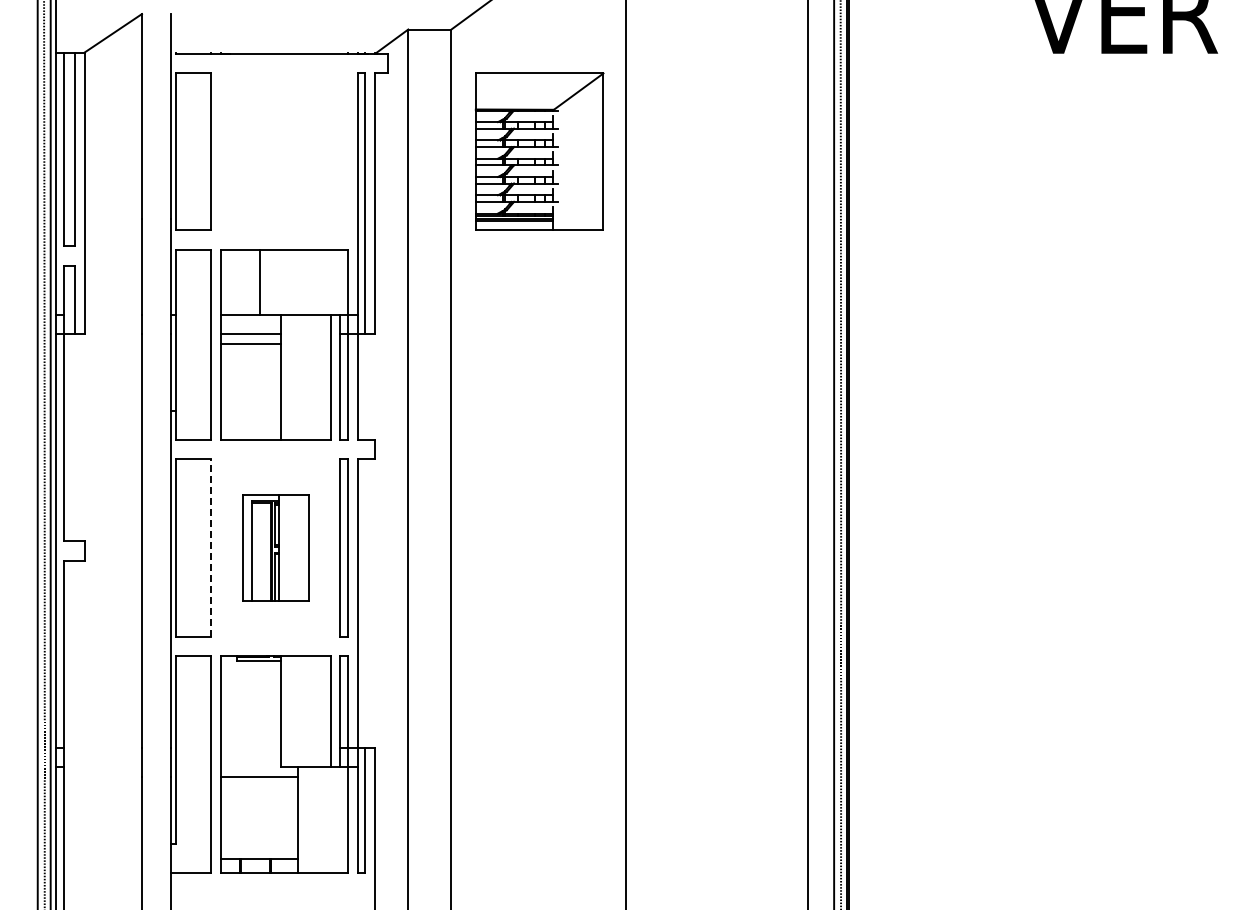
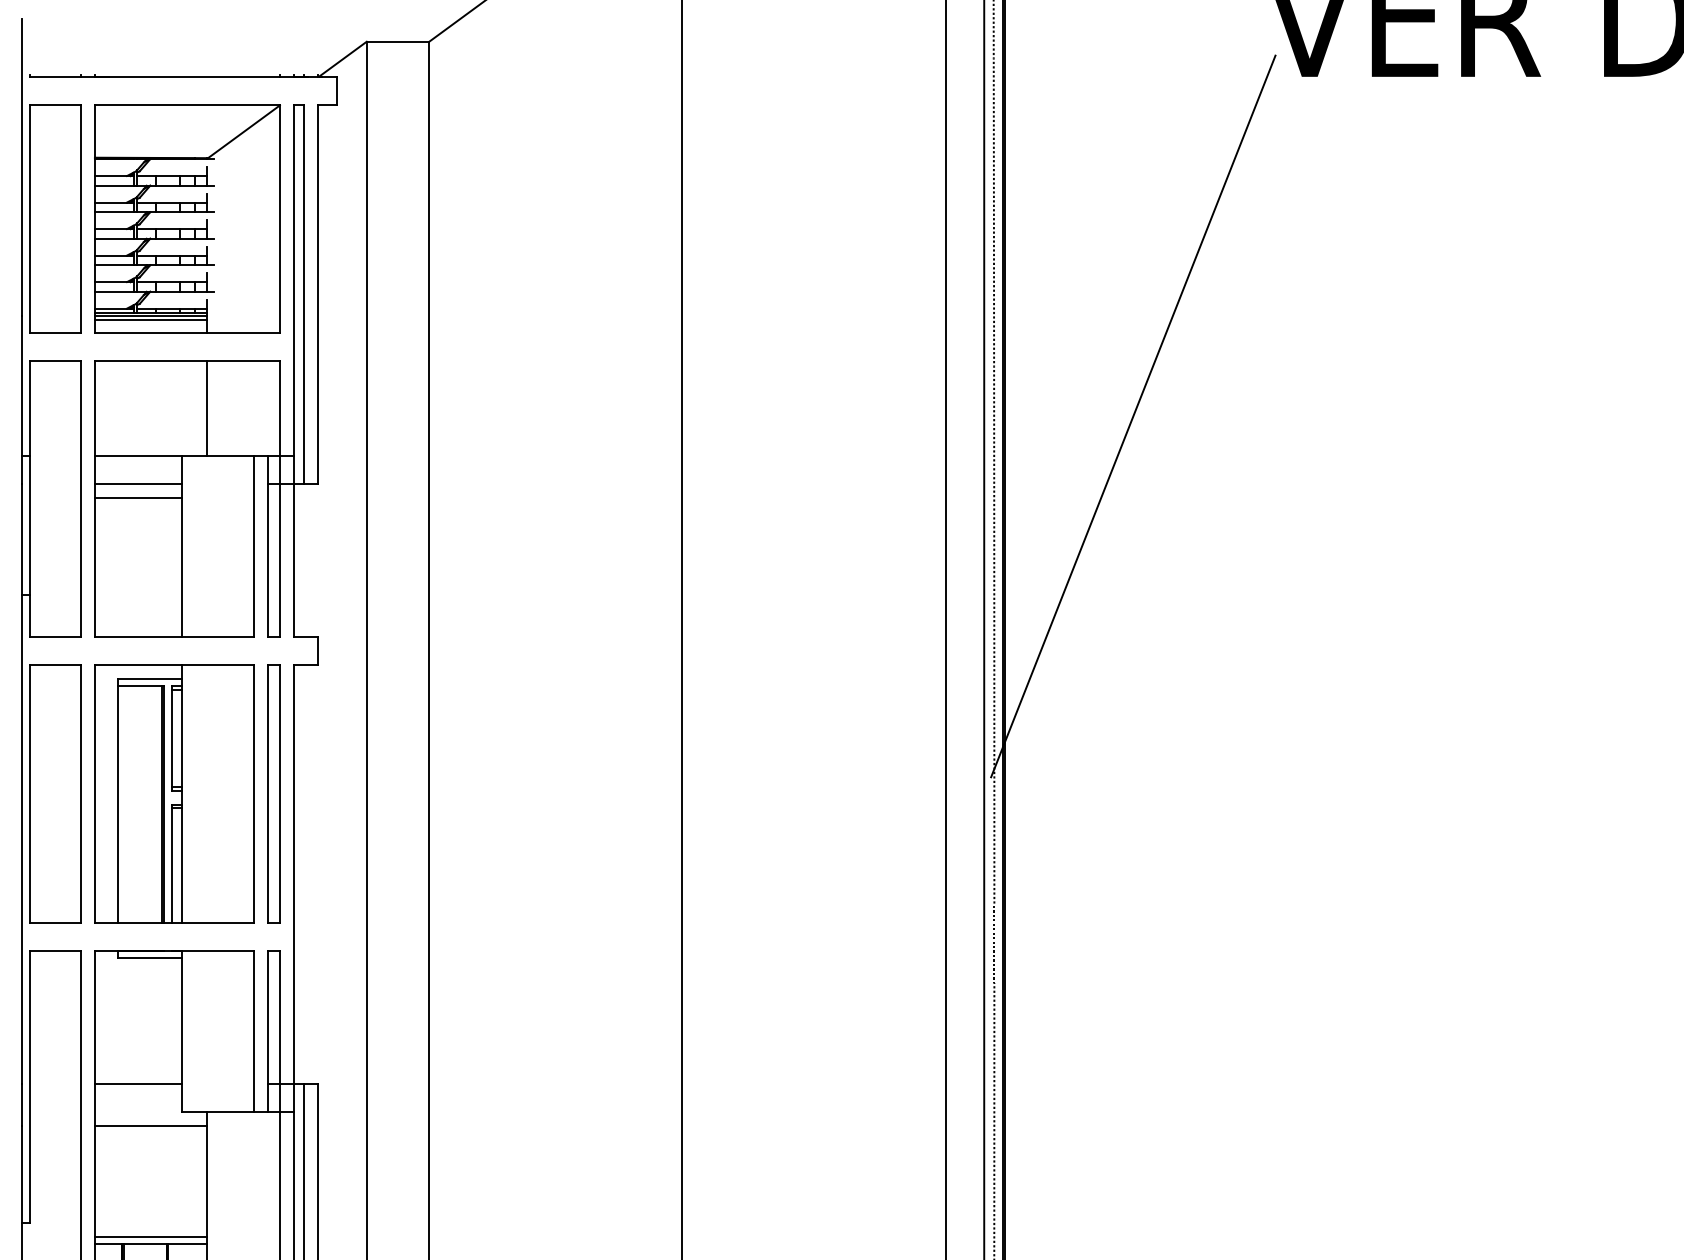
part: (539, 151) -> (187, 218), moved
line: (260, 282) -> (207, 408), moved
line: (936, 287) -> (1132, 415), added
part: (275, 547) -> (174, 792), size x1.67
line: (211, 548) -> (81, 794), dashed -> solid
line: (250, 748) -> (137, 1084), added
line: (259, 853) -> (150, 1236), added

